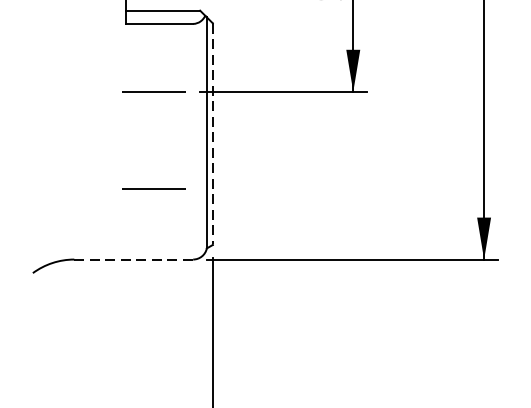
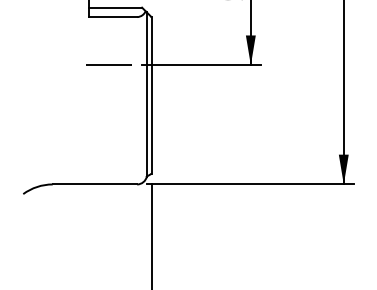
line: (213, 134) -> (151, 95), dashed -> solid
line: (152, 187) -> (108, 133), removed
line: (134, 259) -> (95, 184), dashed -> solid

